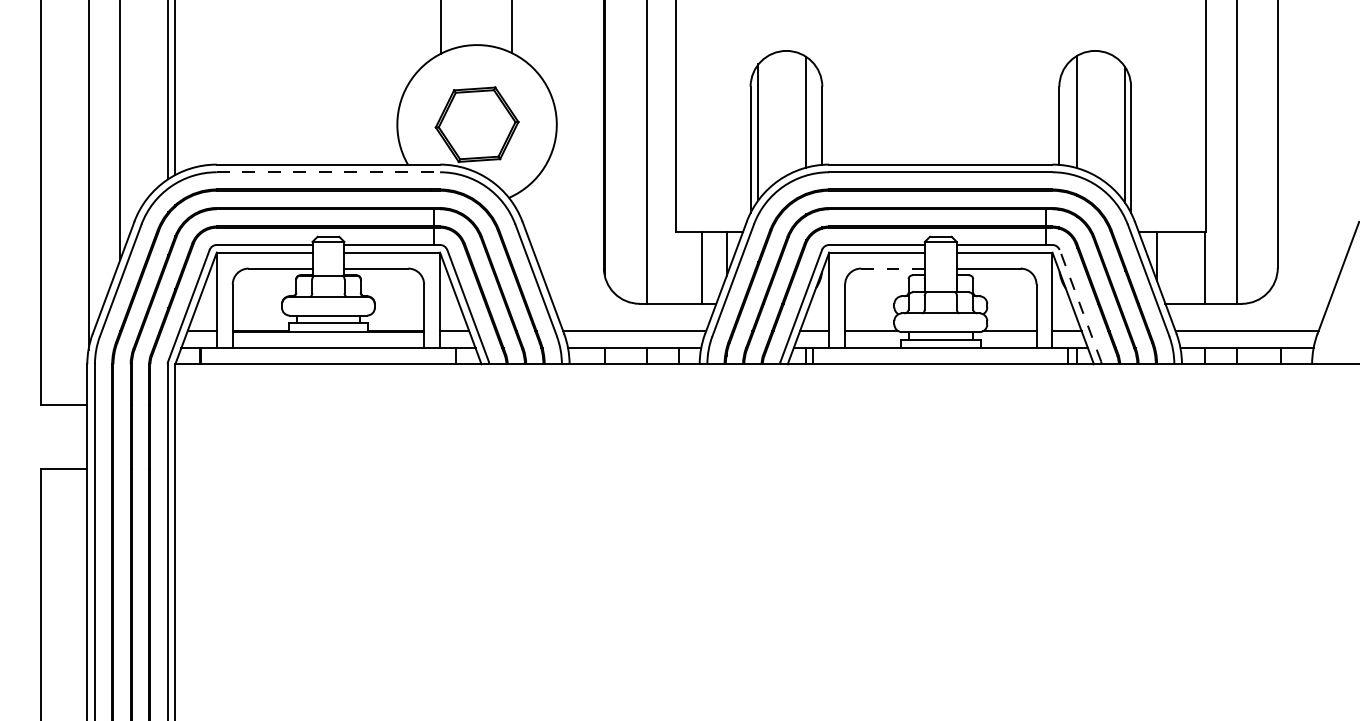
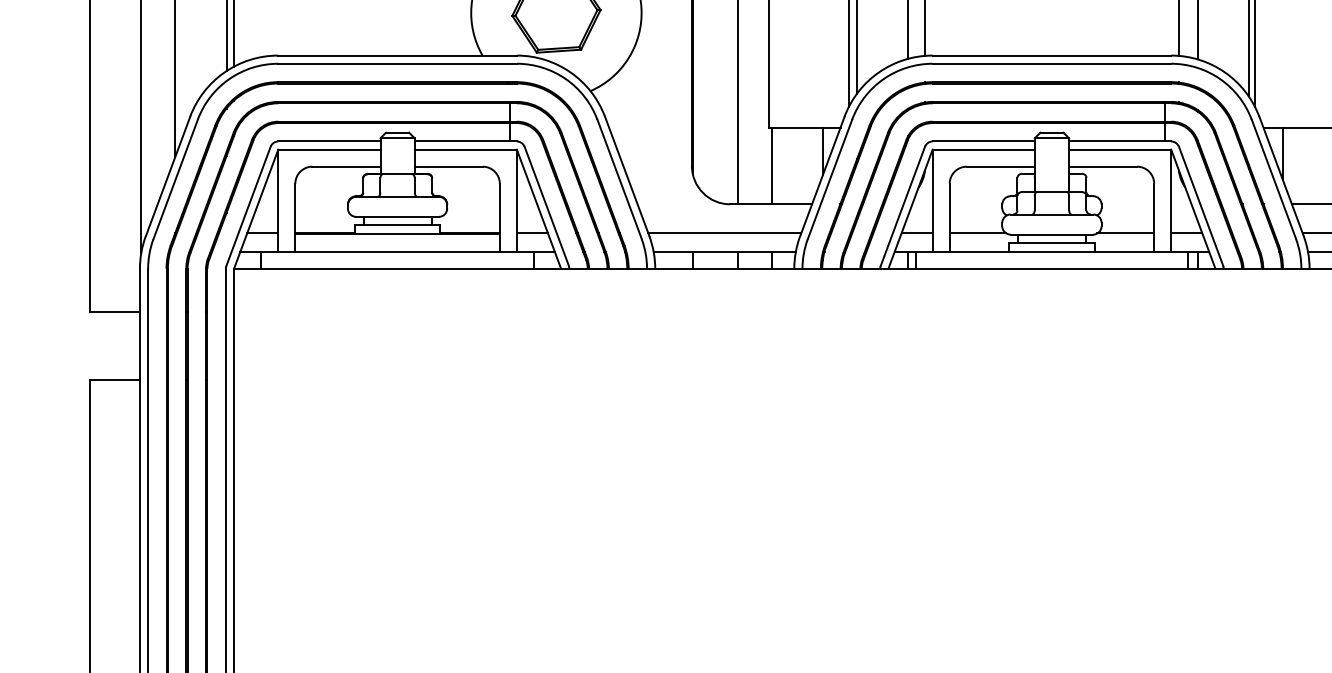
line: (328, 172) -> (397, 64), dashed -> solid
line: (701, 267) -> (771, 165), moved
line: (893, 268) -> (1001, 166), dashed -> solid
line: (1080, 305) -> (1201, 206), dashed -> solid

